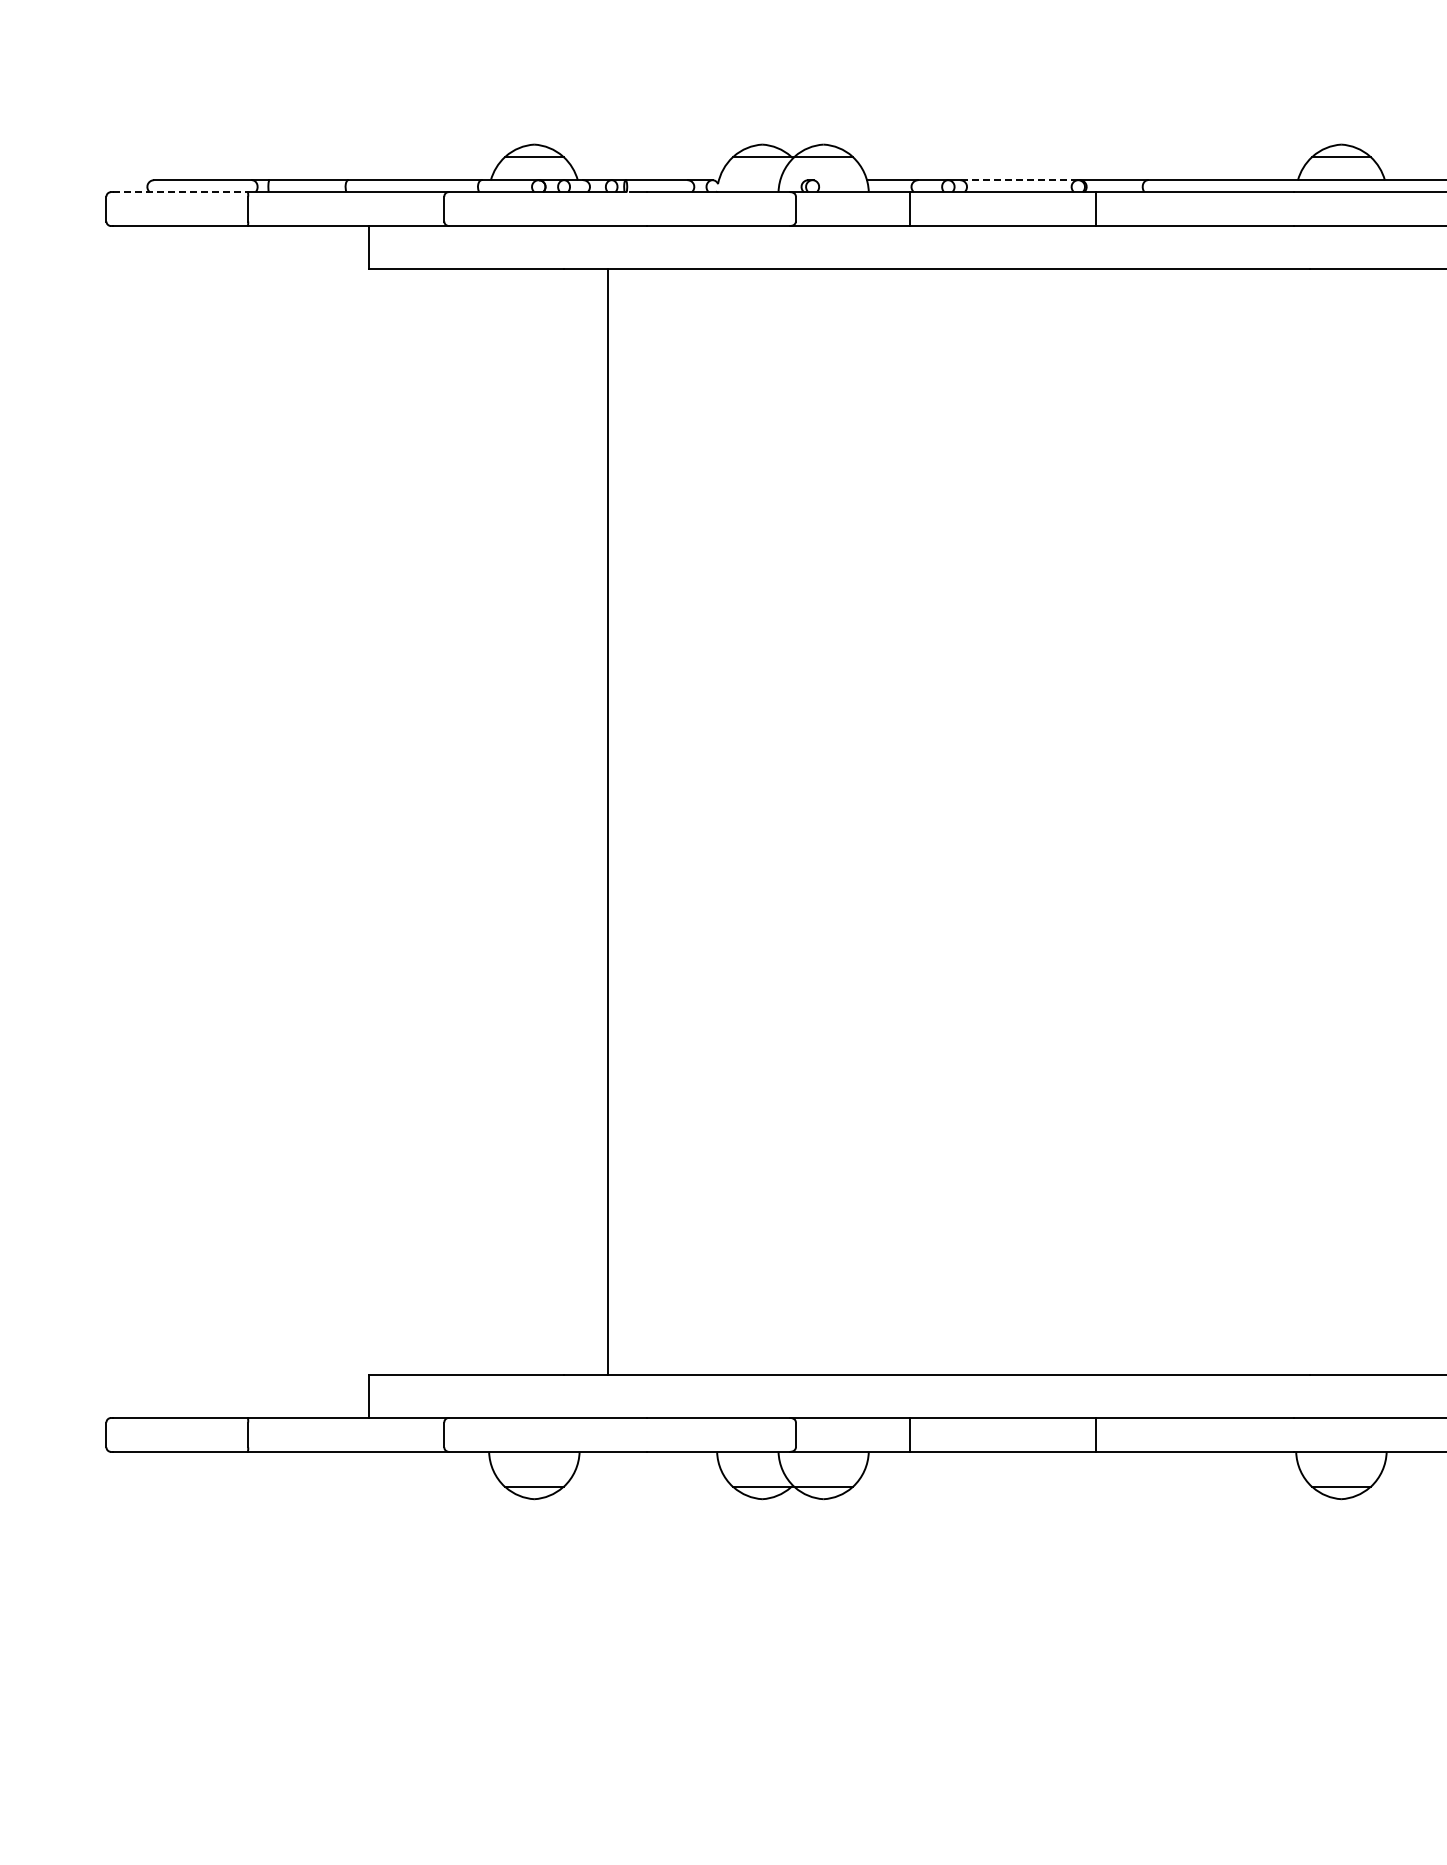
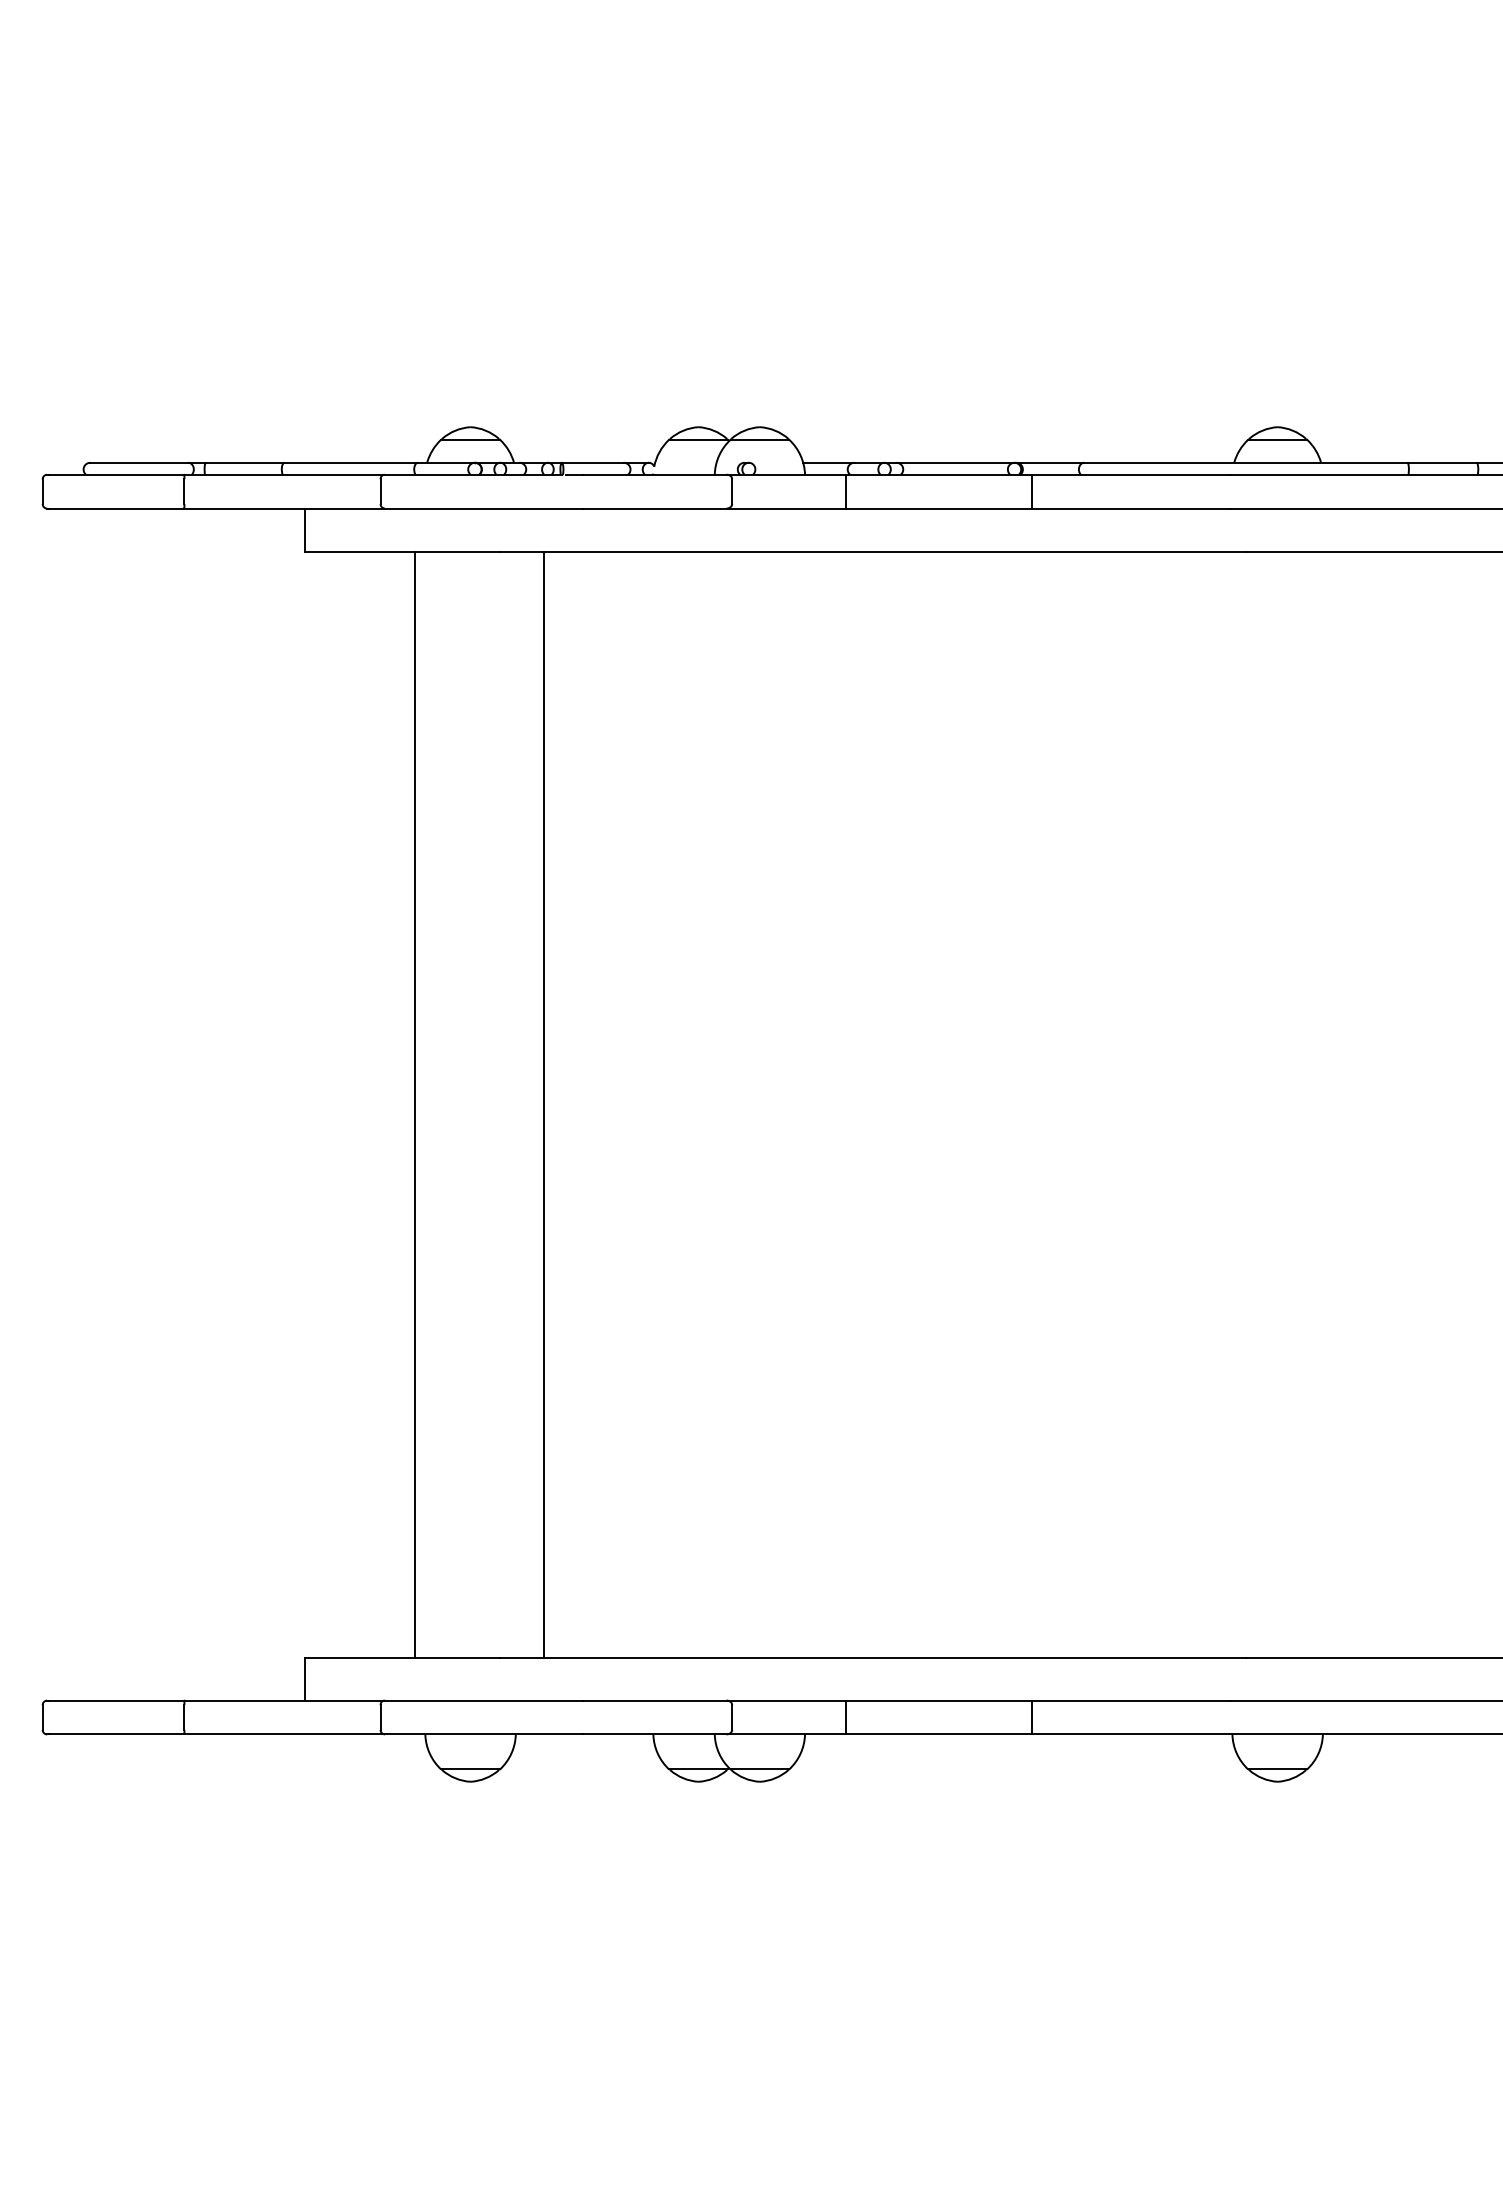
line: (1019, 179) -> (955, 462), dashed -> solid
line: (181, 191) -> (117, 474), dashed -> solid
line: (479, 821) -> (415, 1104), added

